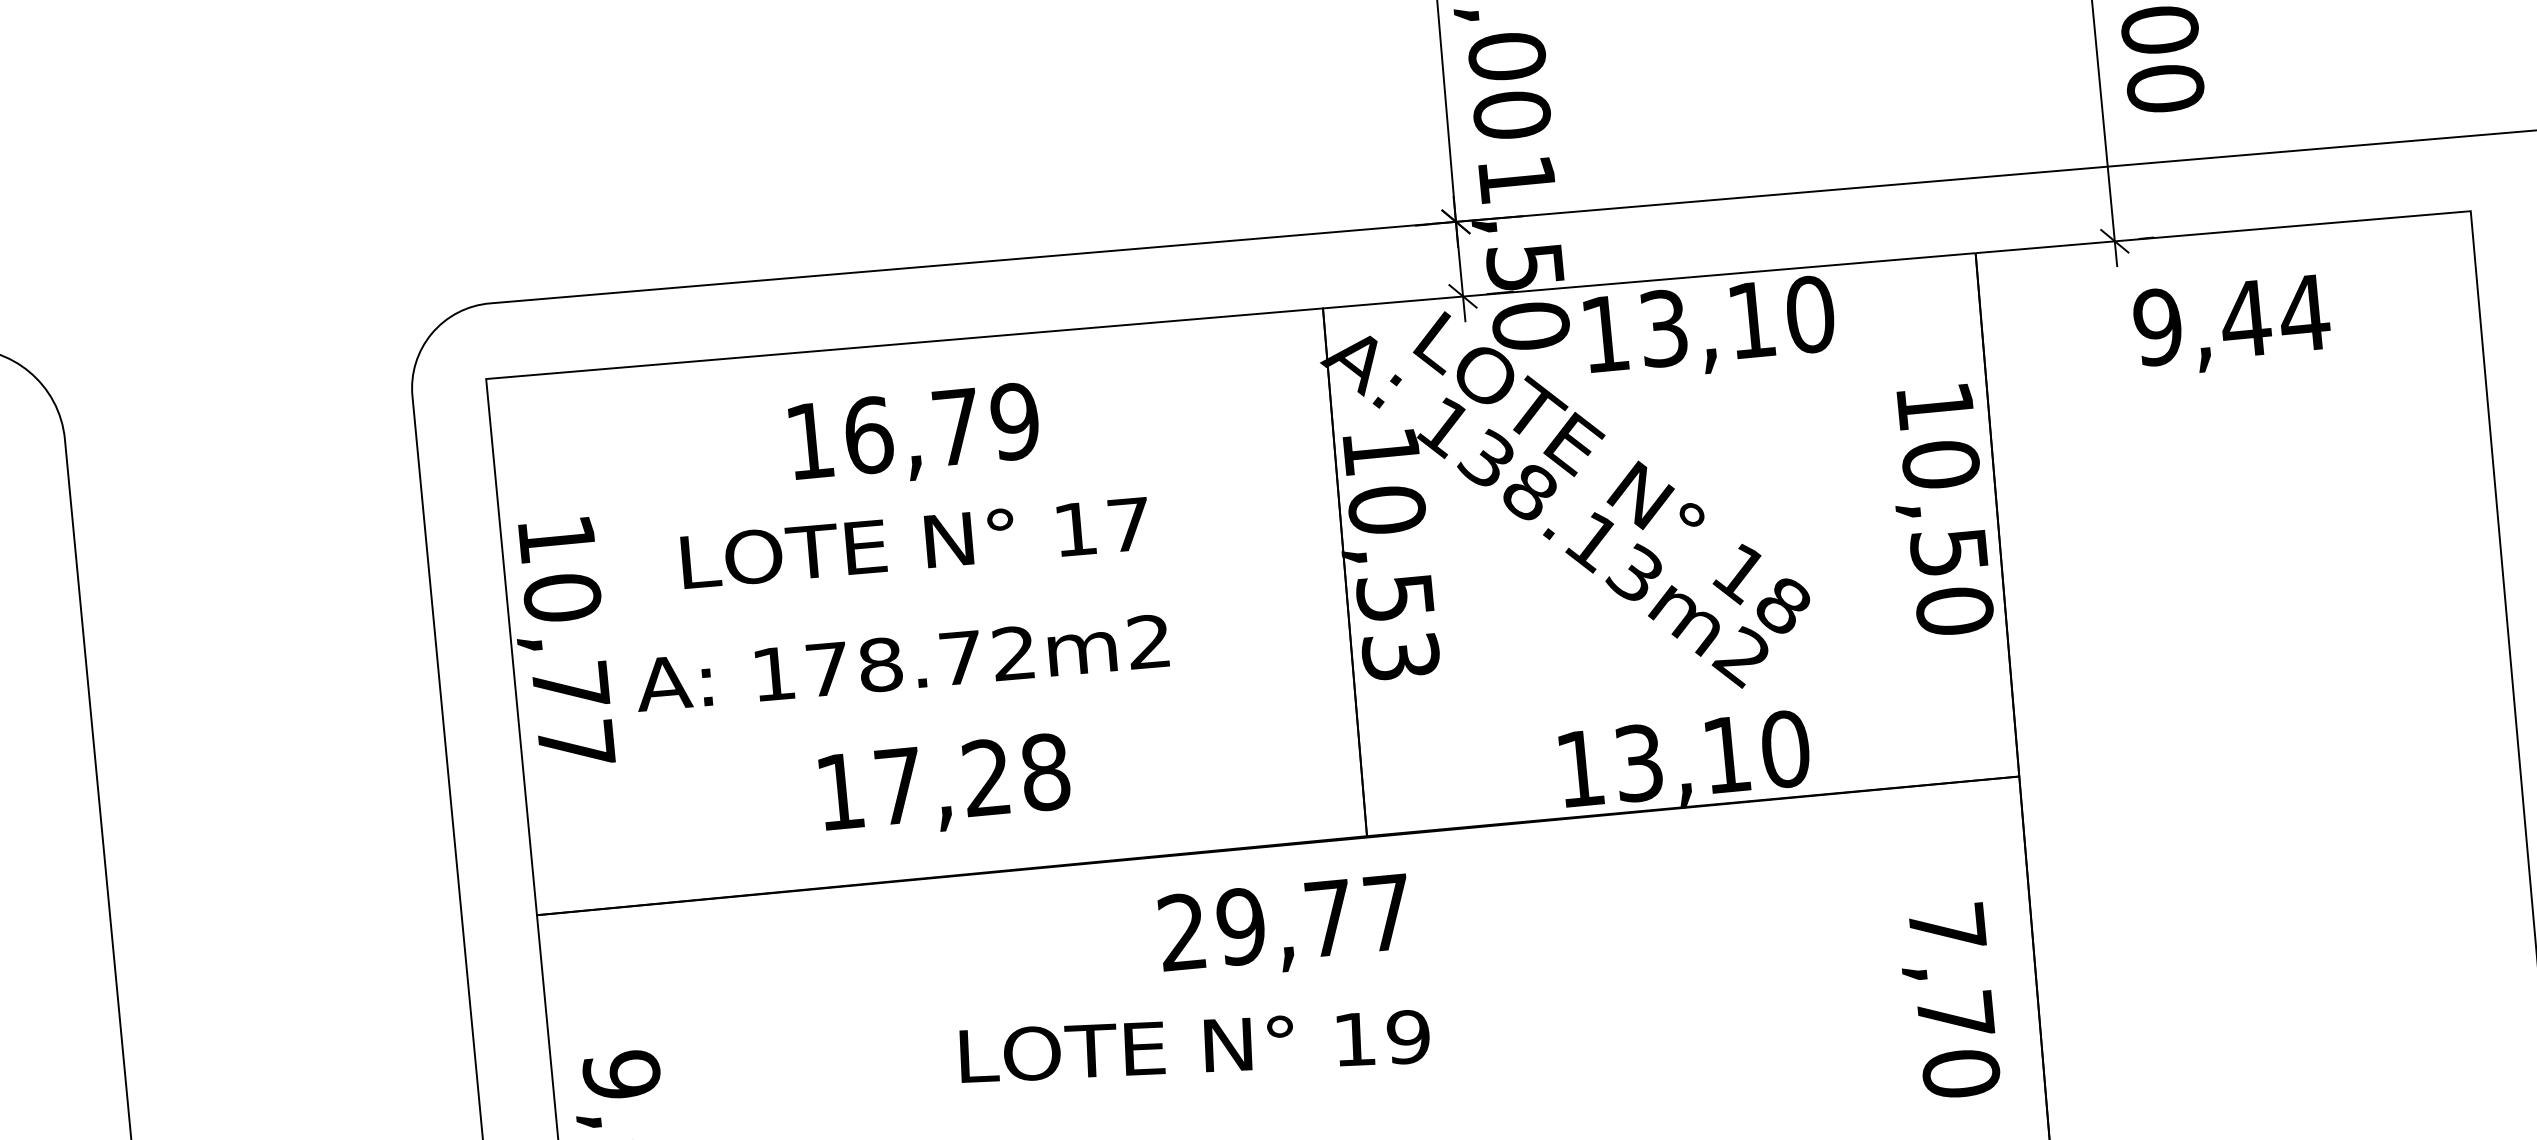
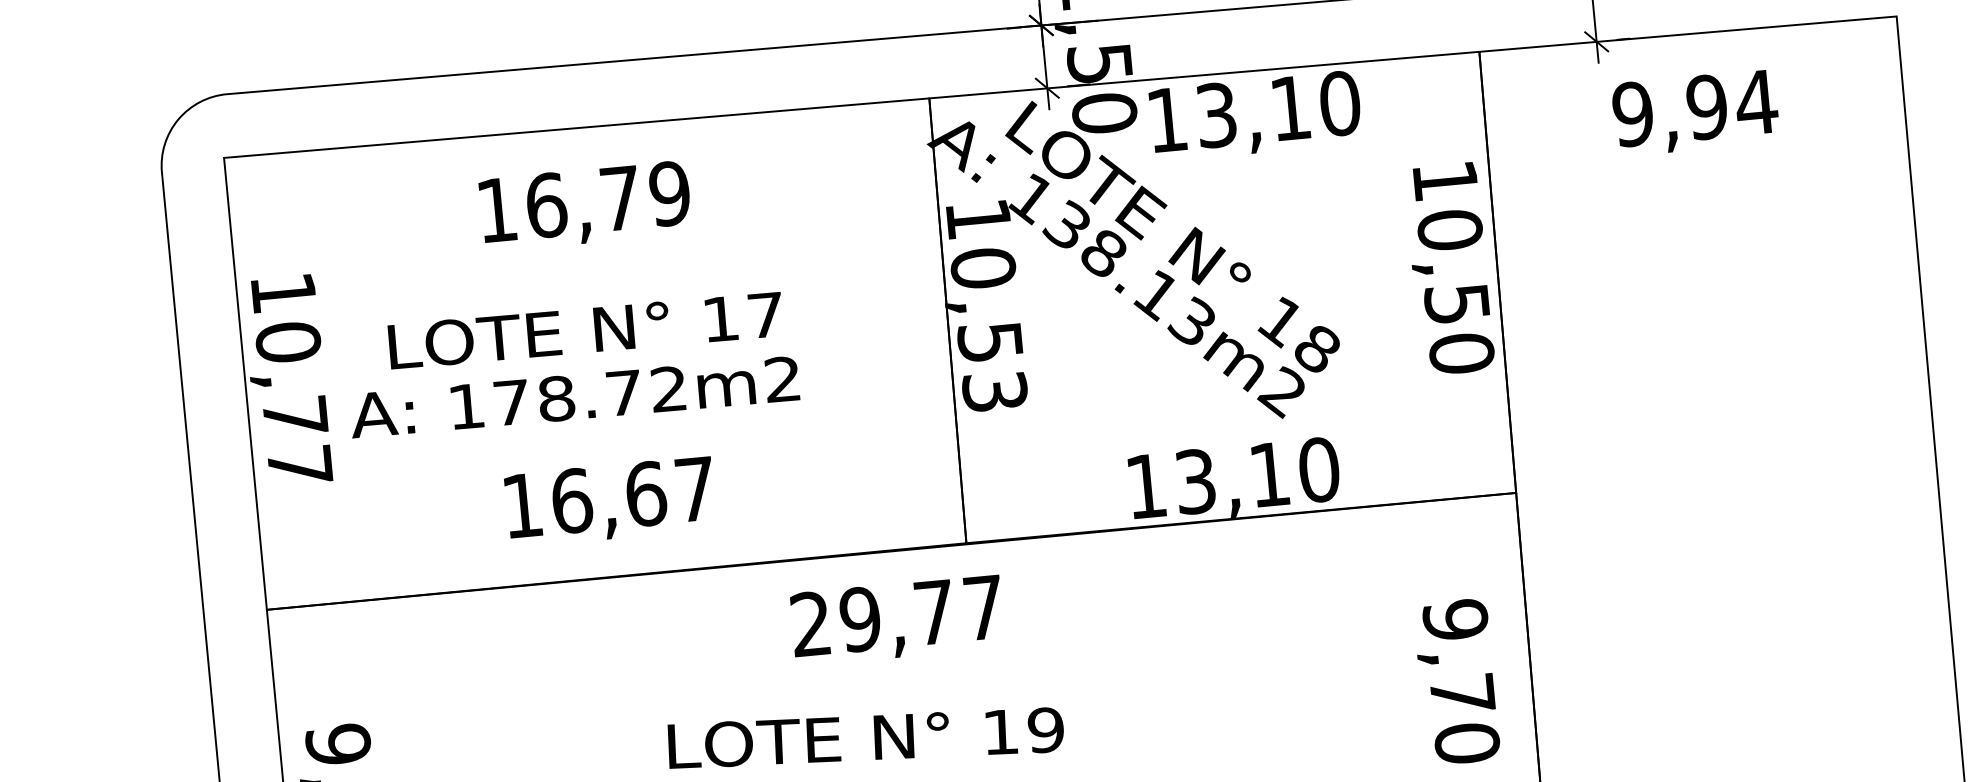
text: (2246, 319) -> (1707, 107), 9,44 -> 9,94
text: (913, 542) -> (584, 330), moved
text: (972, 778) -> (633, 494), 17,28 -> 16,67
text: (1947, 926) -> (1455, 619), 7,70 -> 9,70
text: (1194, 1046) -> (865, 738), moved

